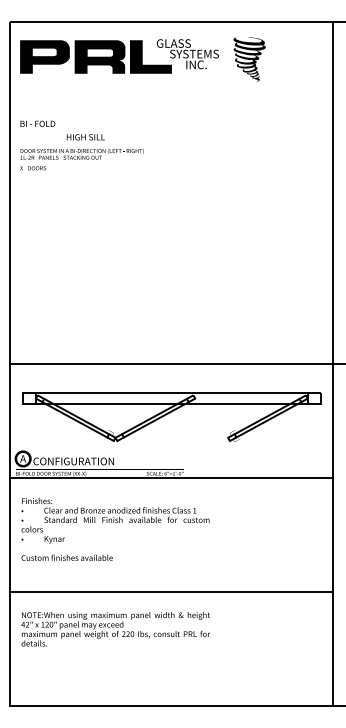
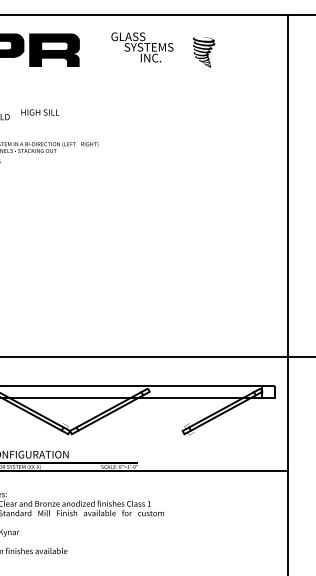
fill: (150, 56) -> (105, 49), removed
part: (249, 59) -> (204, 52), size x0.7
text: (85, 137) -> (40, 112), moved

